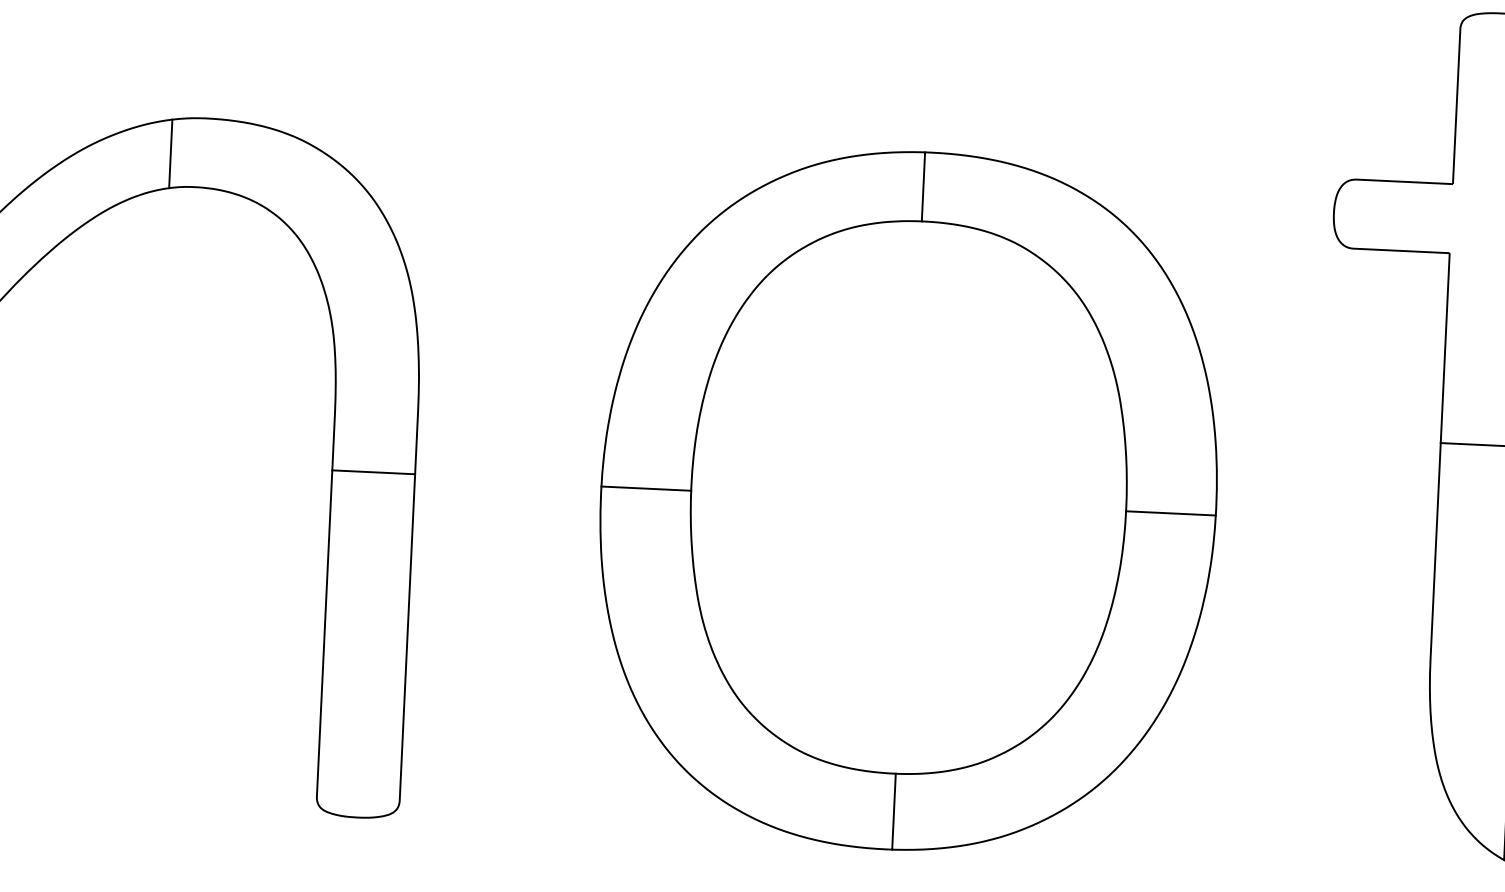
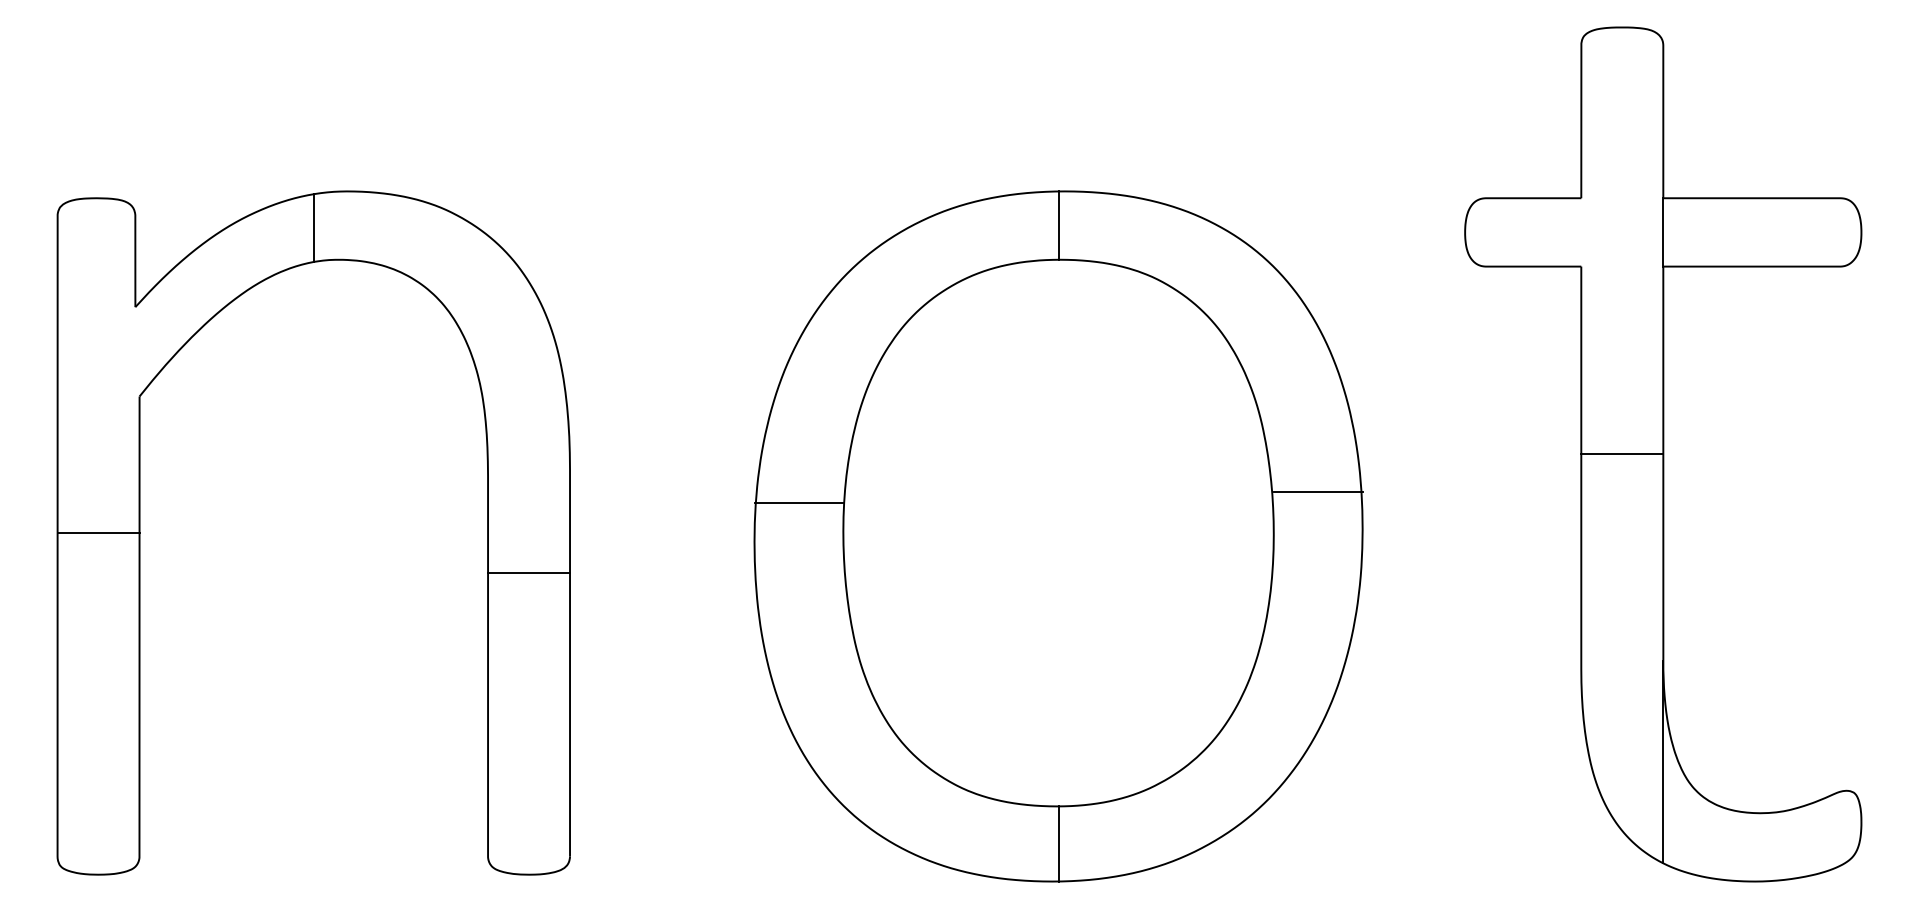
line: (374, 472) -> (529, 573), moved
line: (645, 488) -> (798, 502), moved
line: (1170, 513) -> (1317, 491), moved

